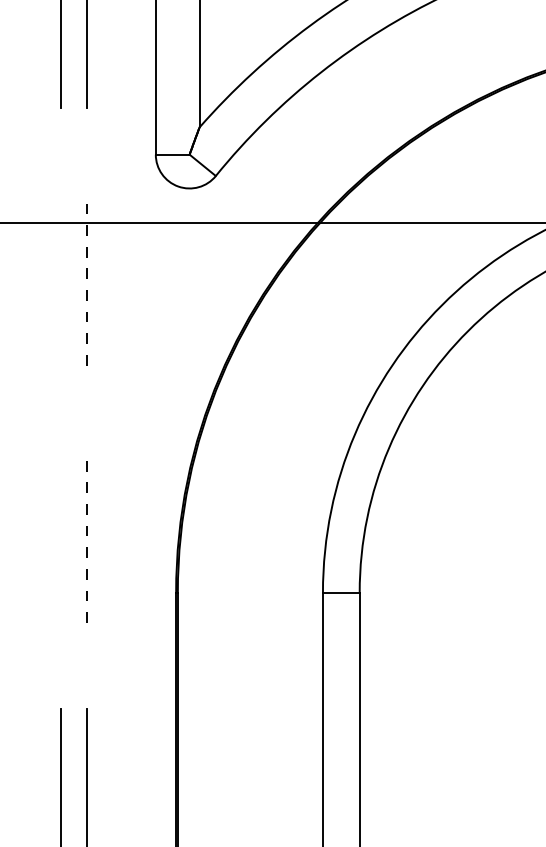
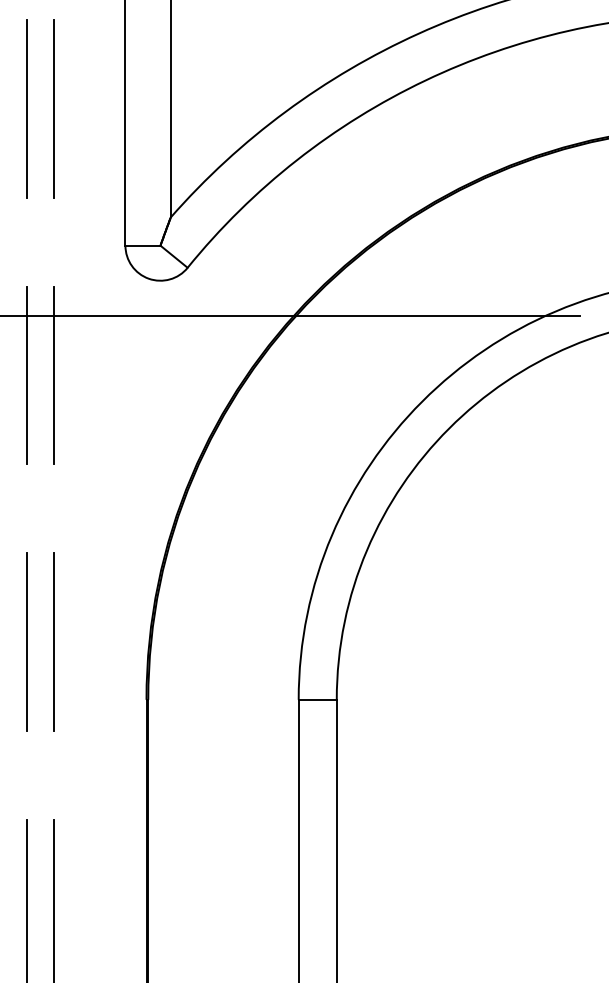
line: (61, 279) -> (27, 375), added
line: (86, 279) -> (53, 375), dashed -> solid
line: (61, 537) -> (27, 642), added
line: (86, 537) -> (53, 642), dashed -> solid

